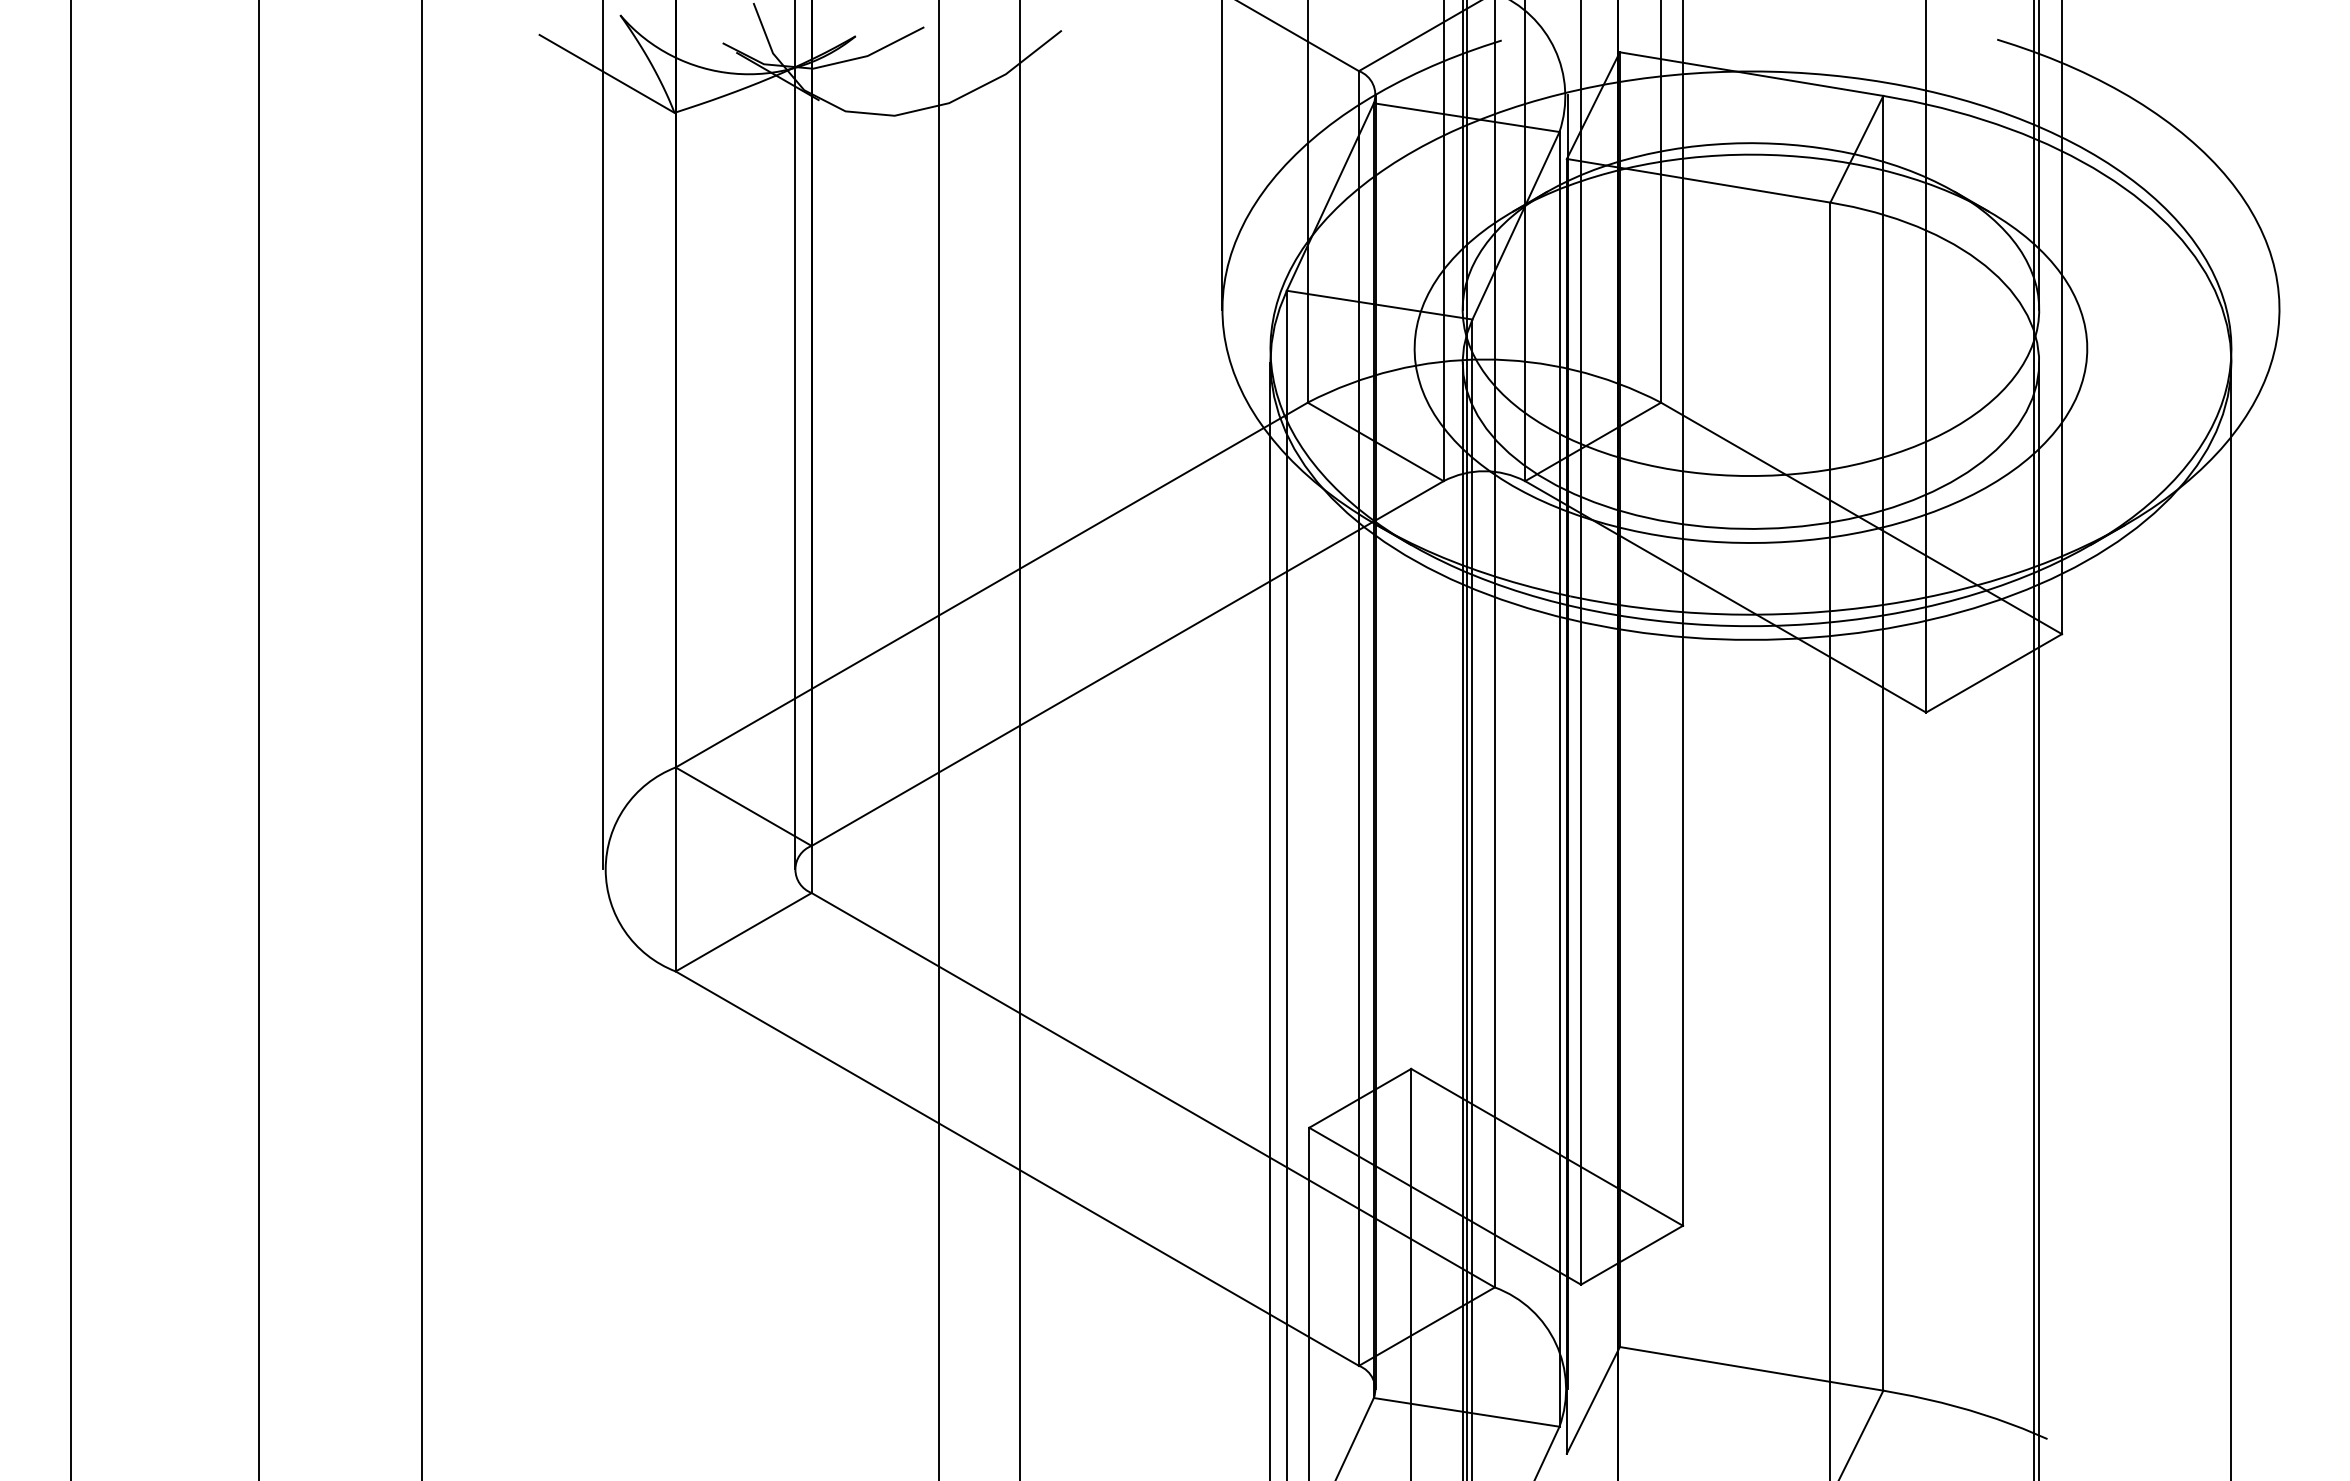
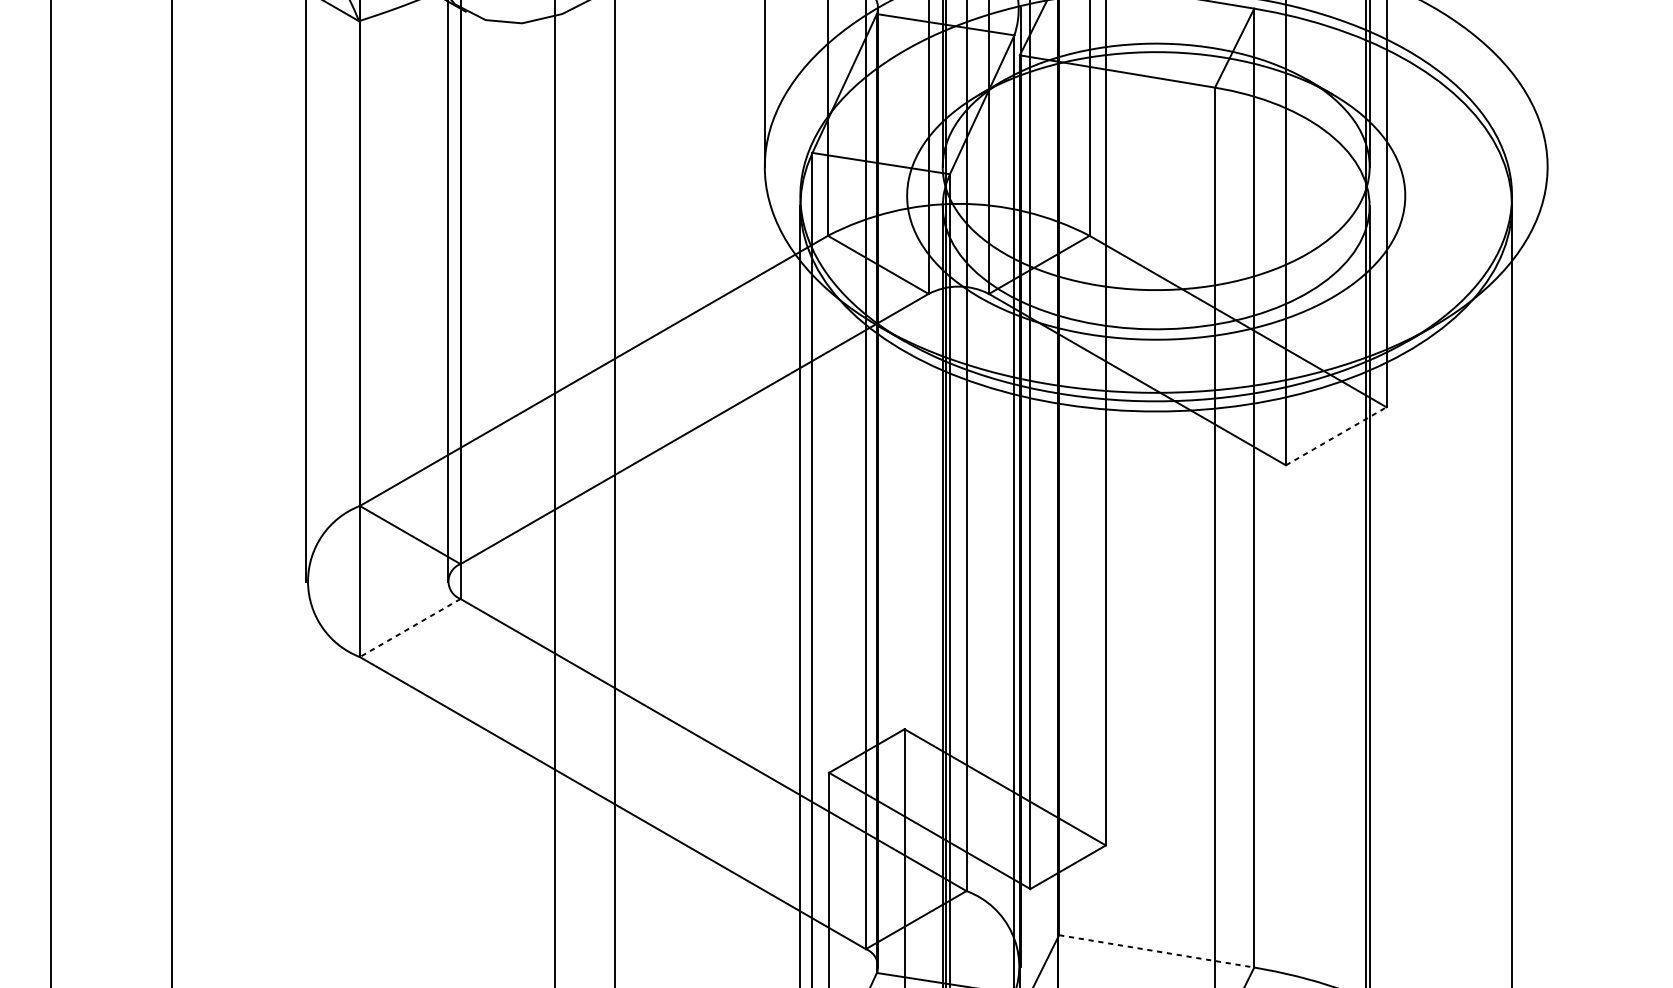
line: (1994, 673) -> (1336, 436), solid -> dashed
line: (743, 932) -> (410, 628), solid -> dashed
line: (1751, 1368) -> (1156, 951), solid -> dashed

